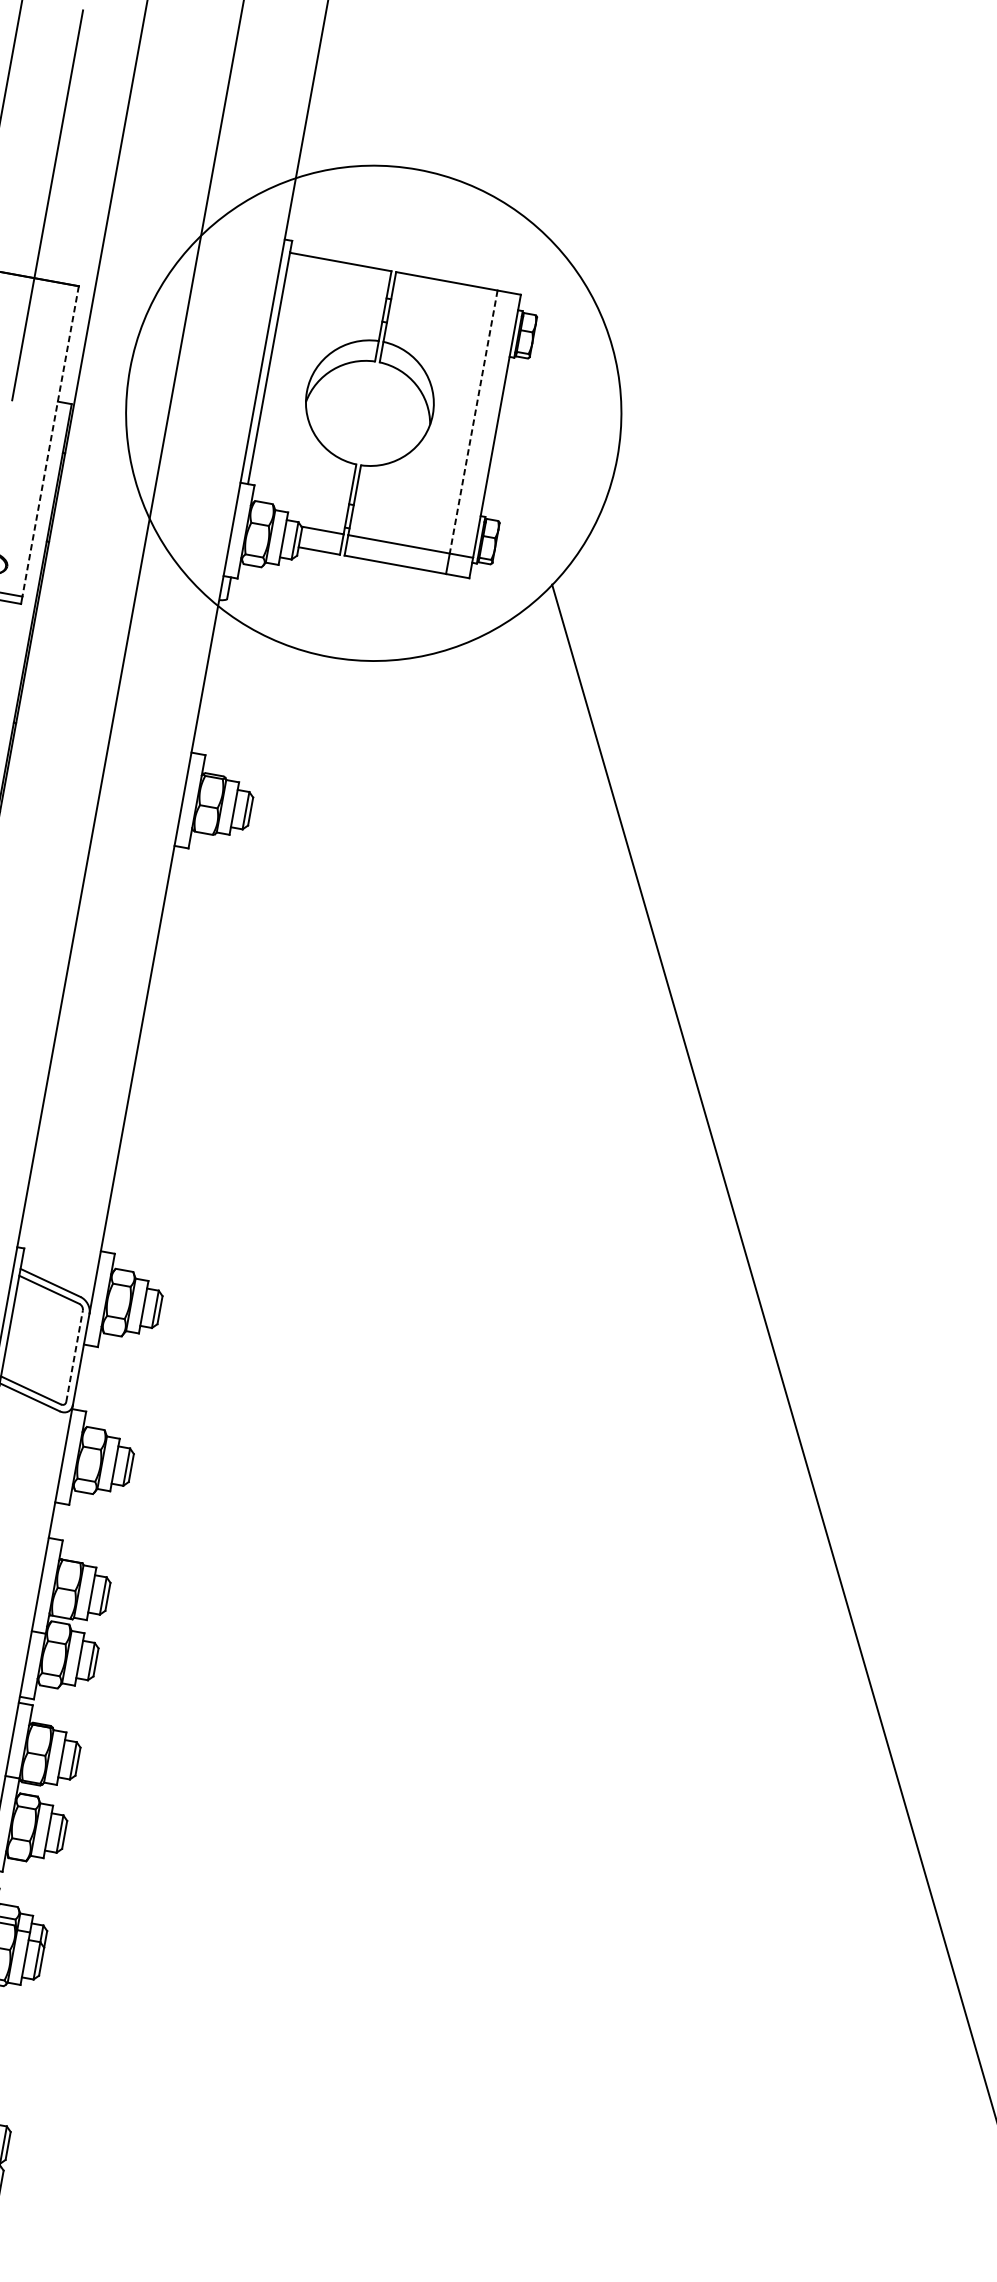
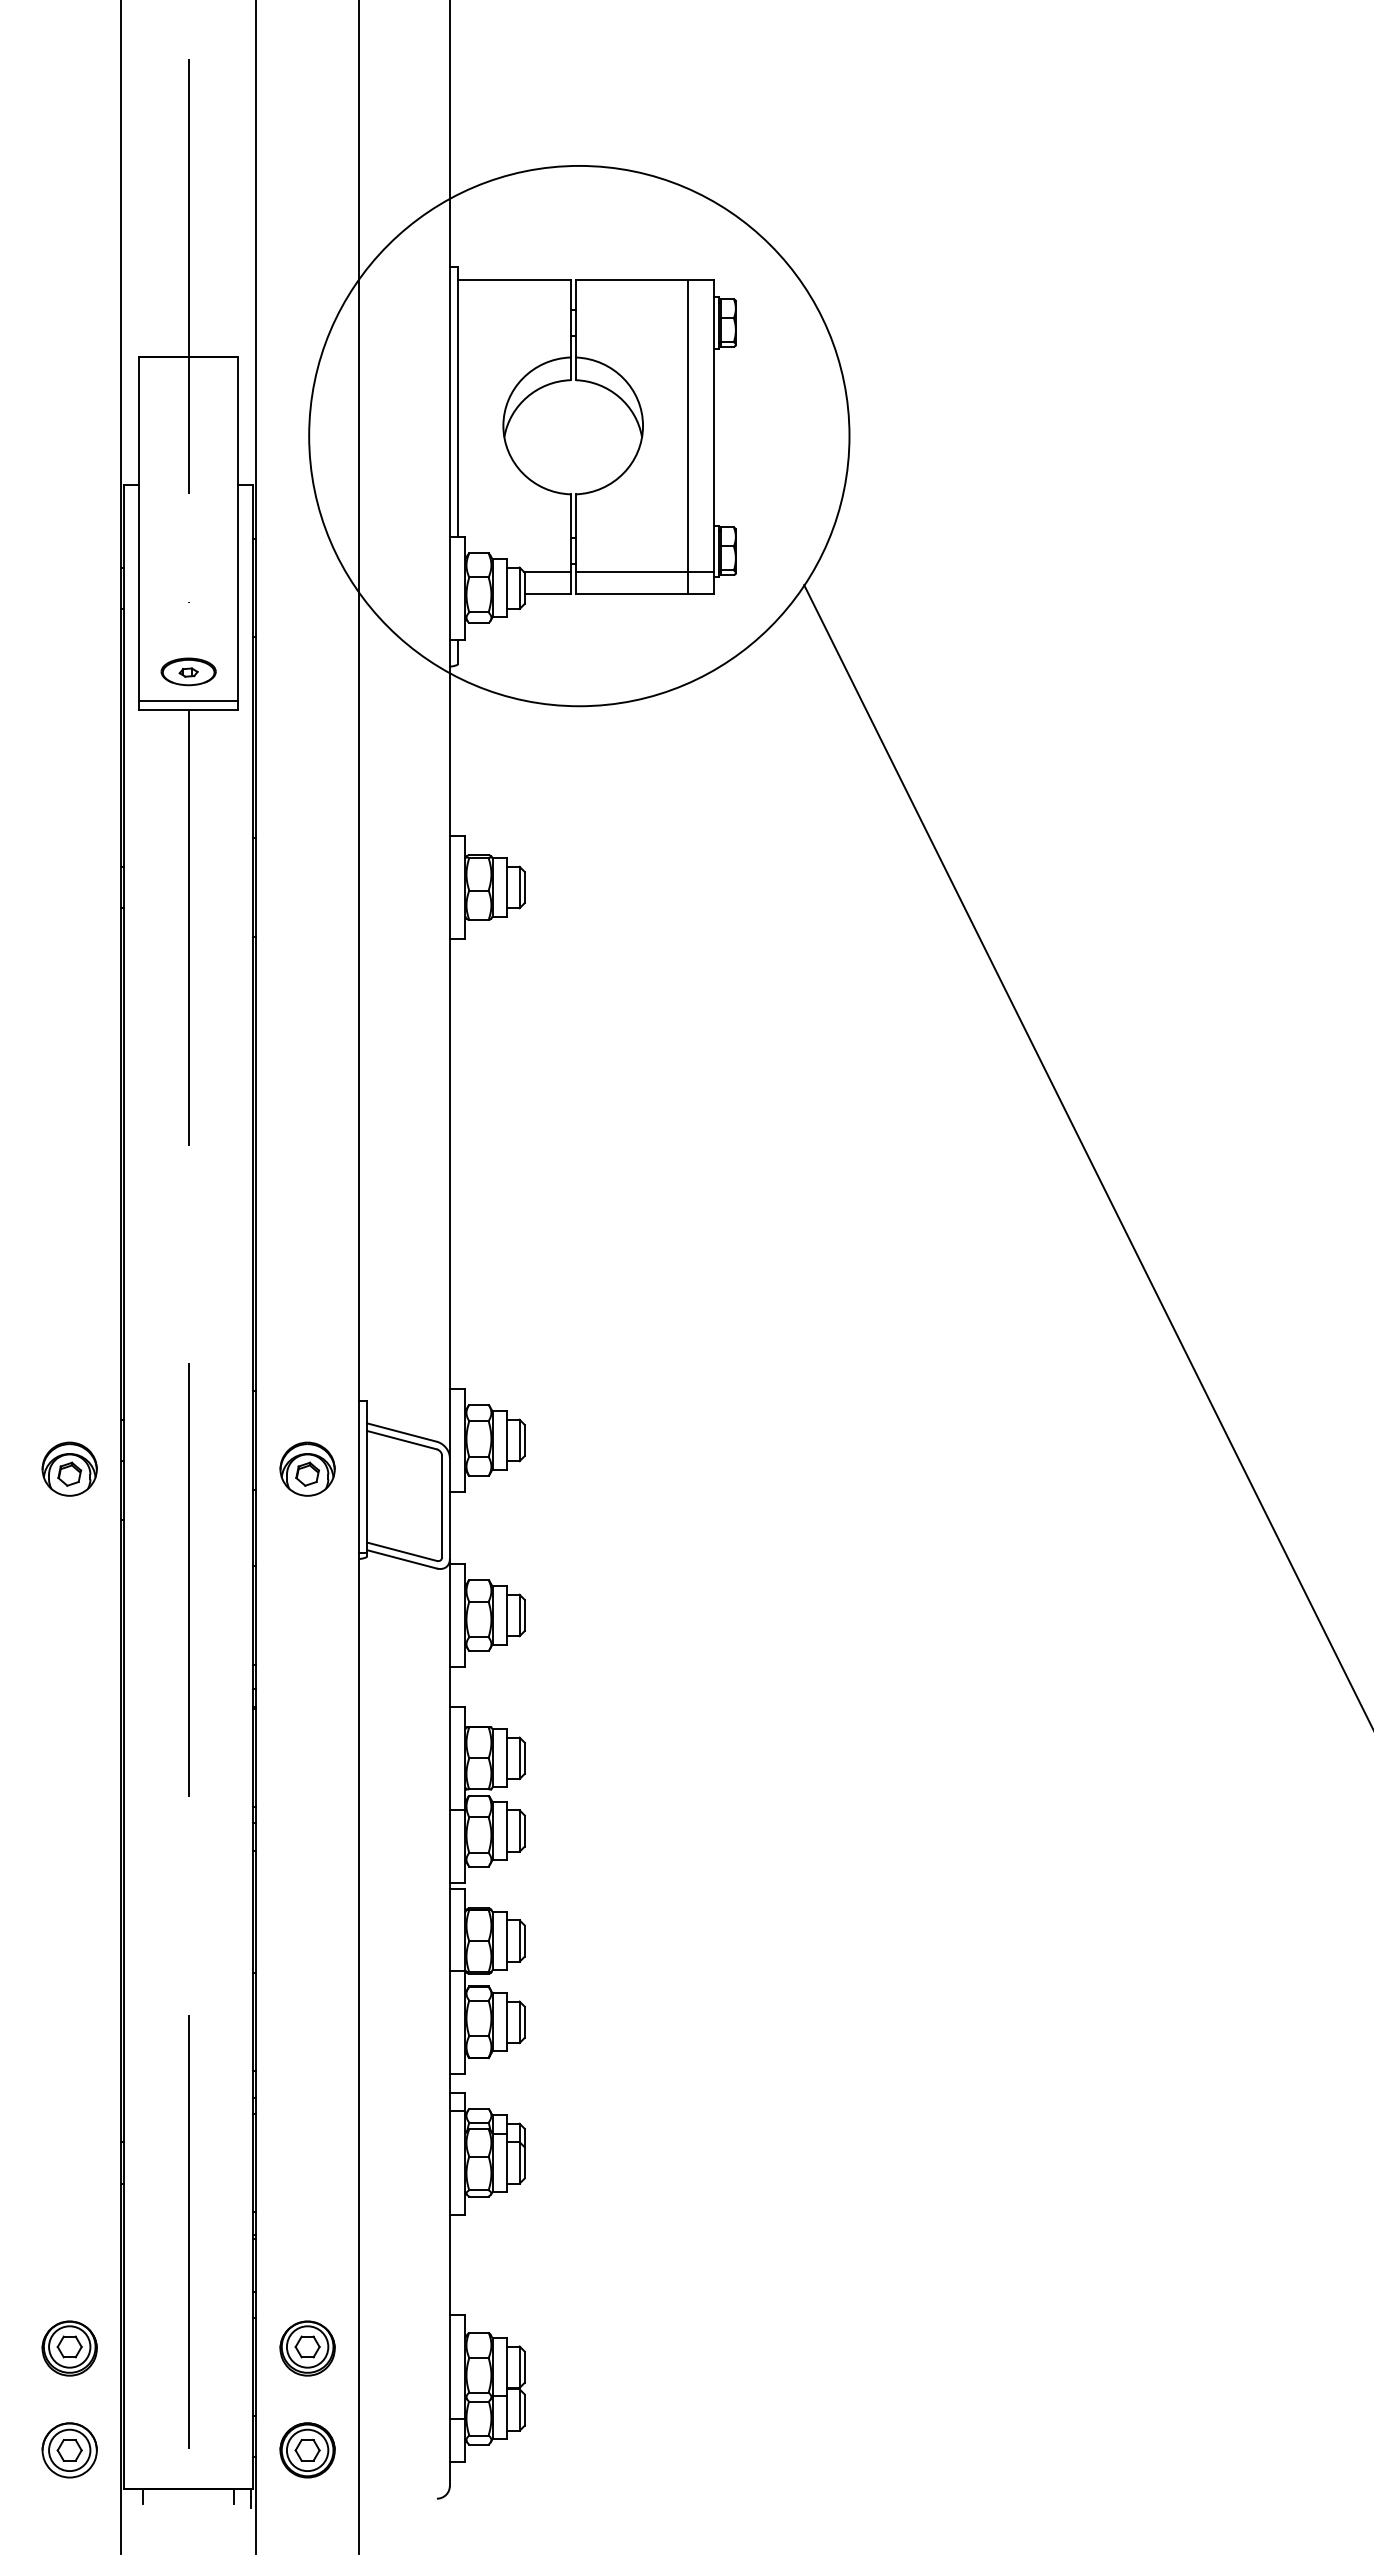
line: (473, 421) -> (688, 425), dashed -> solid
line: (50, 441) -> (237, 529), dashed -> solid
line: (74, 1356) -> (442, 1506), dashed -> solid

